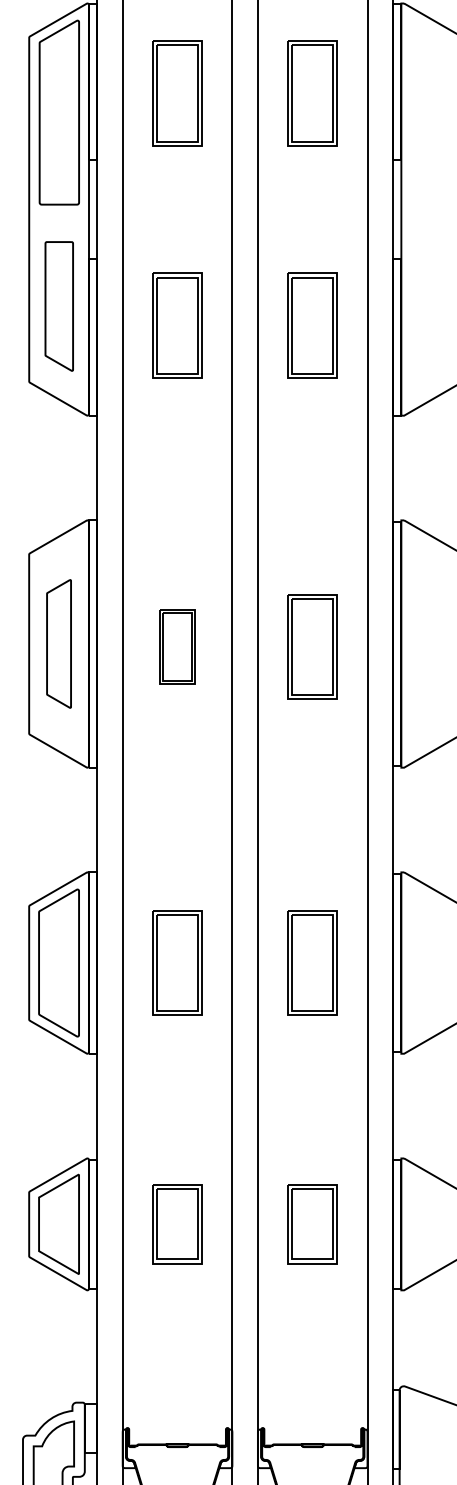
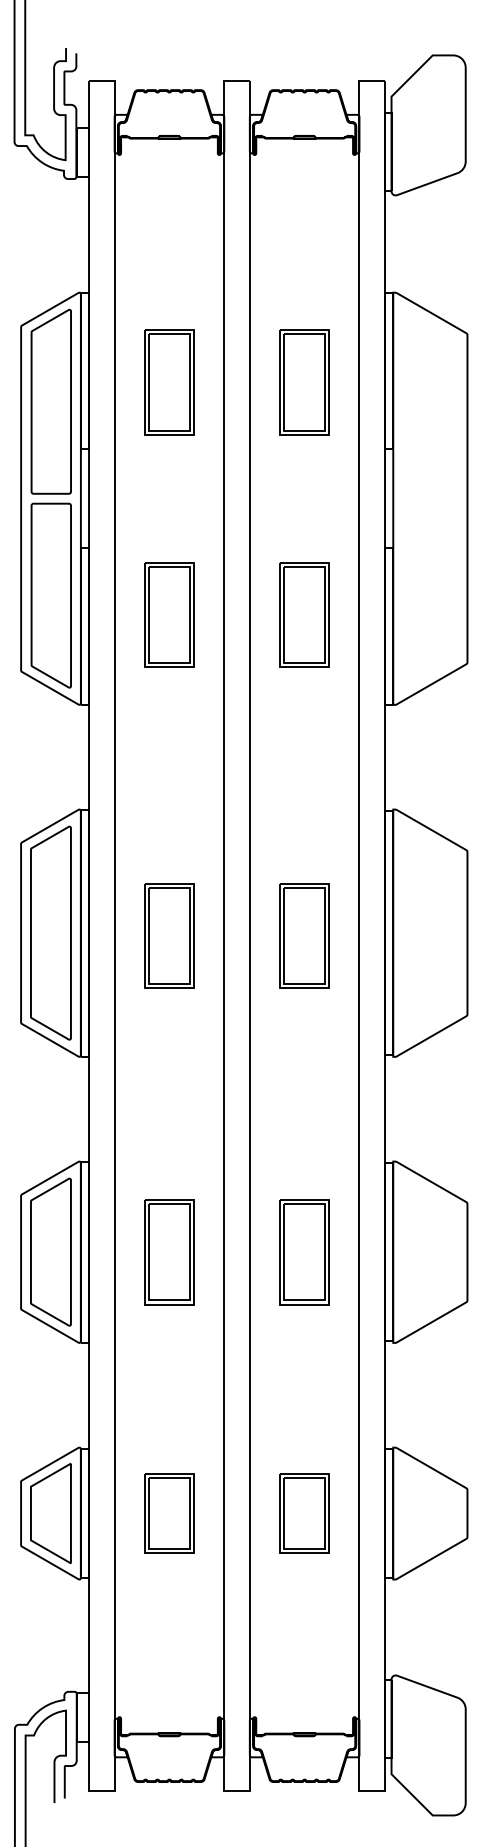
part: (58, 306) -> (50, 595), size x1.43
part: (58, 643) -> (50, 932), size x1.67
part: (177, 646) -> (169, 935), size x1.43

